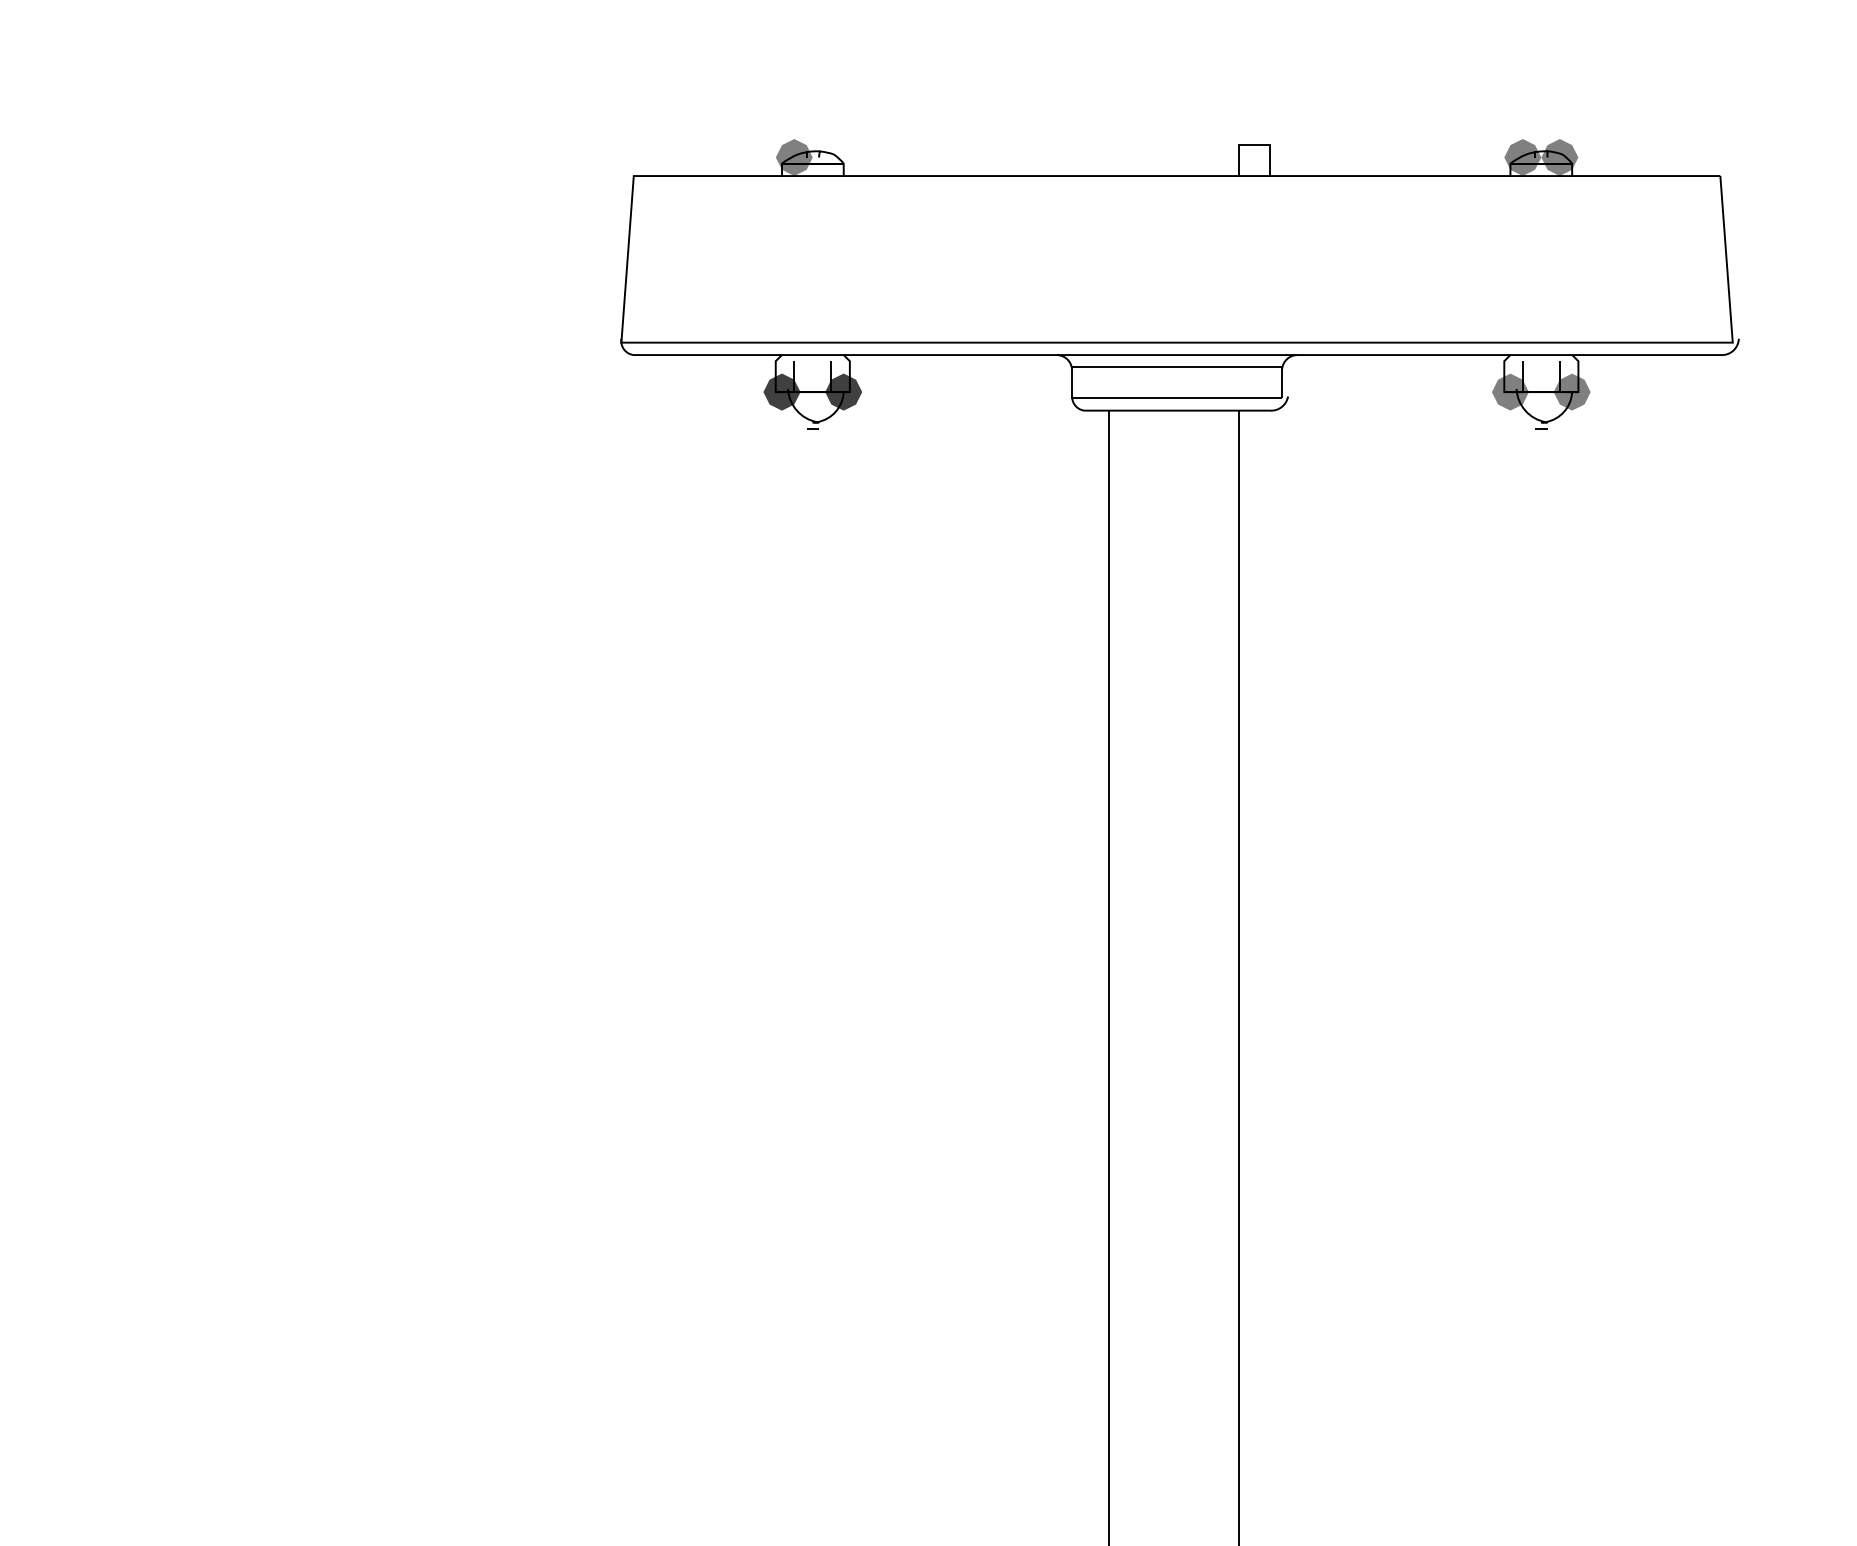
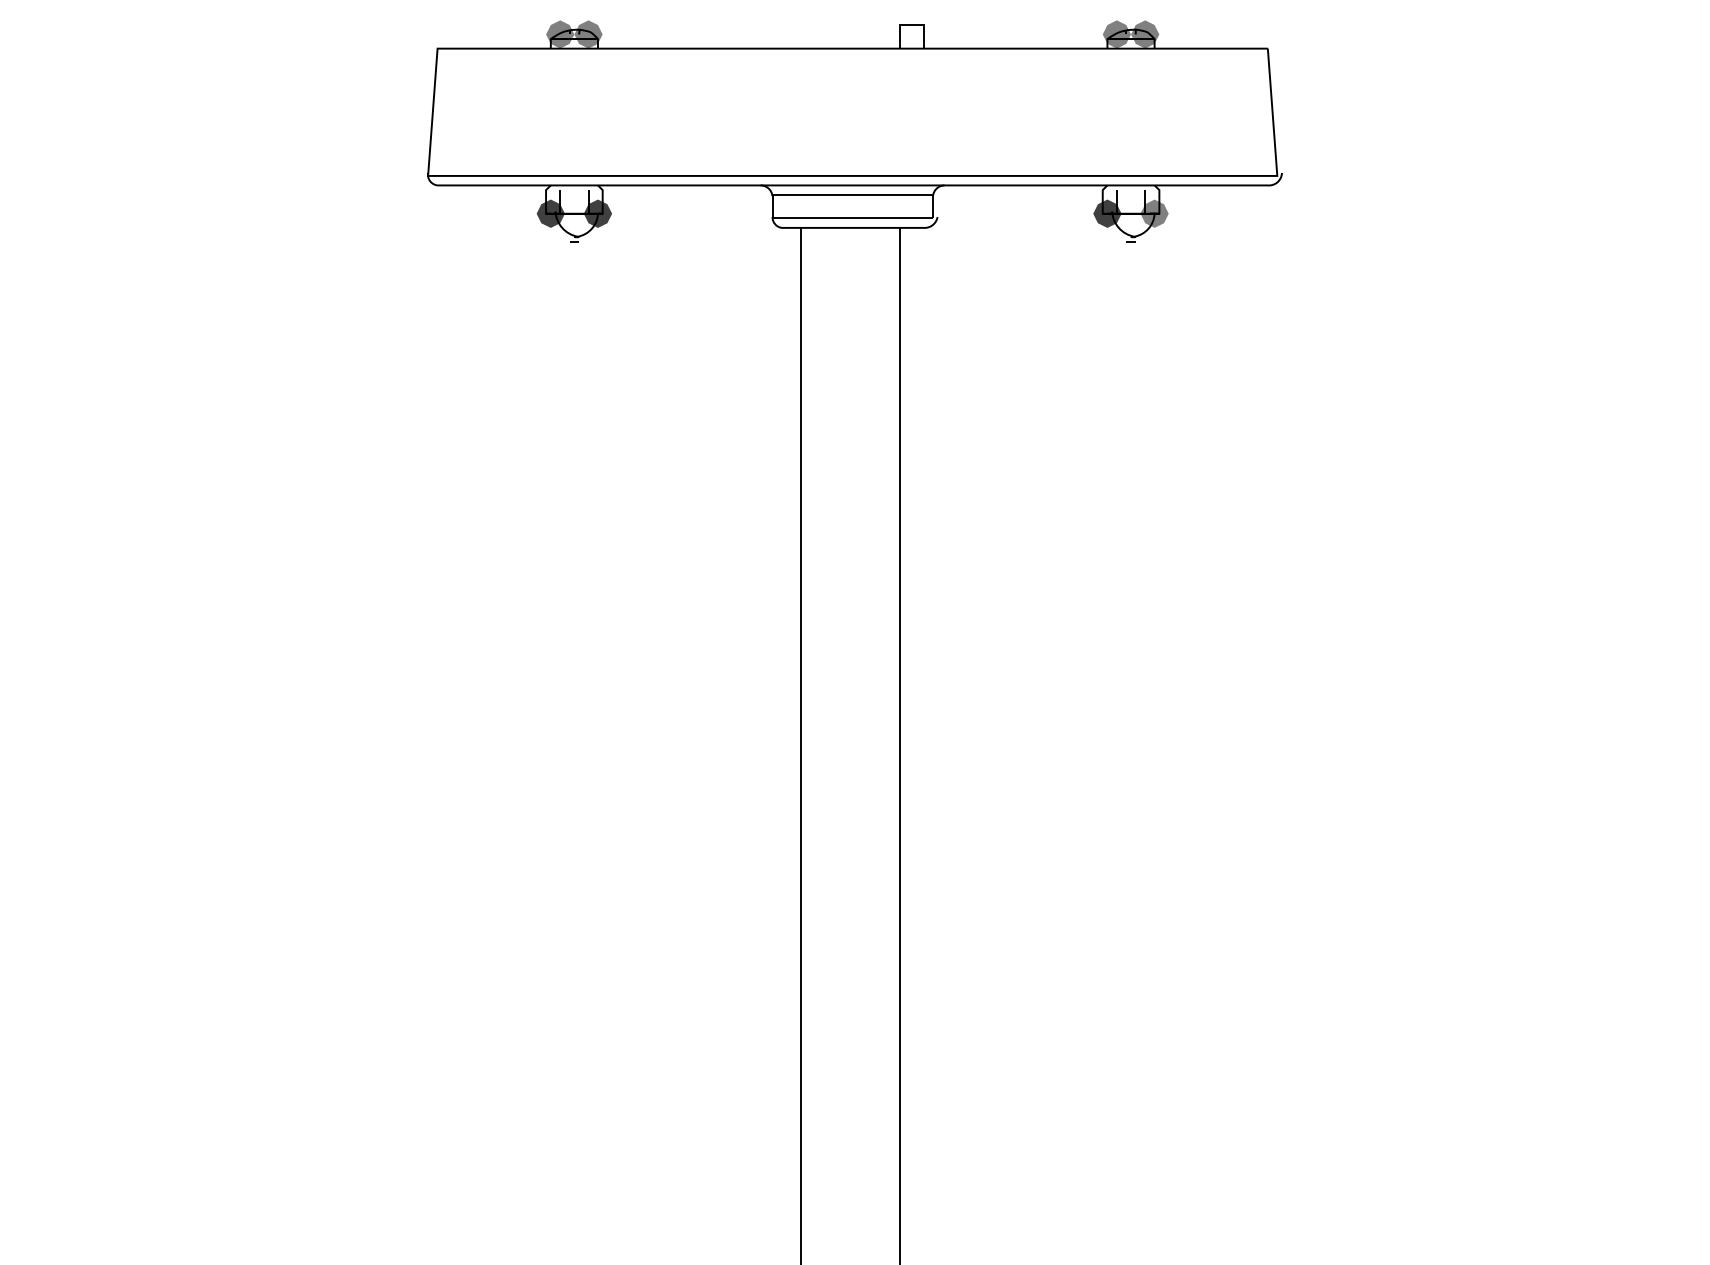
fill: (831, 157) -> (588, 34), added
fill: (1510, 391) -> (1107, 213), added

